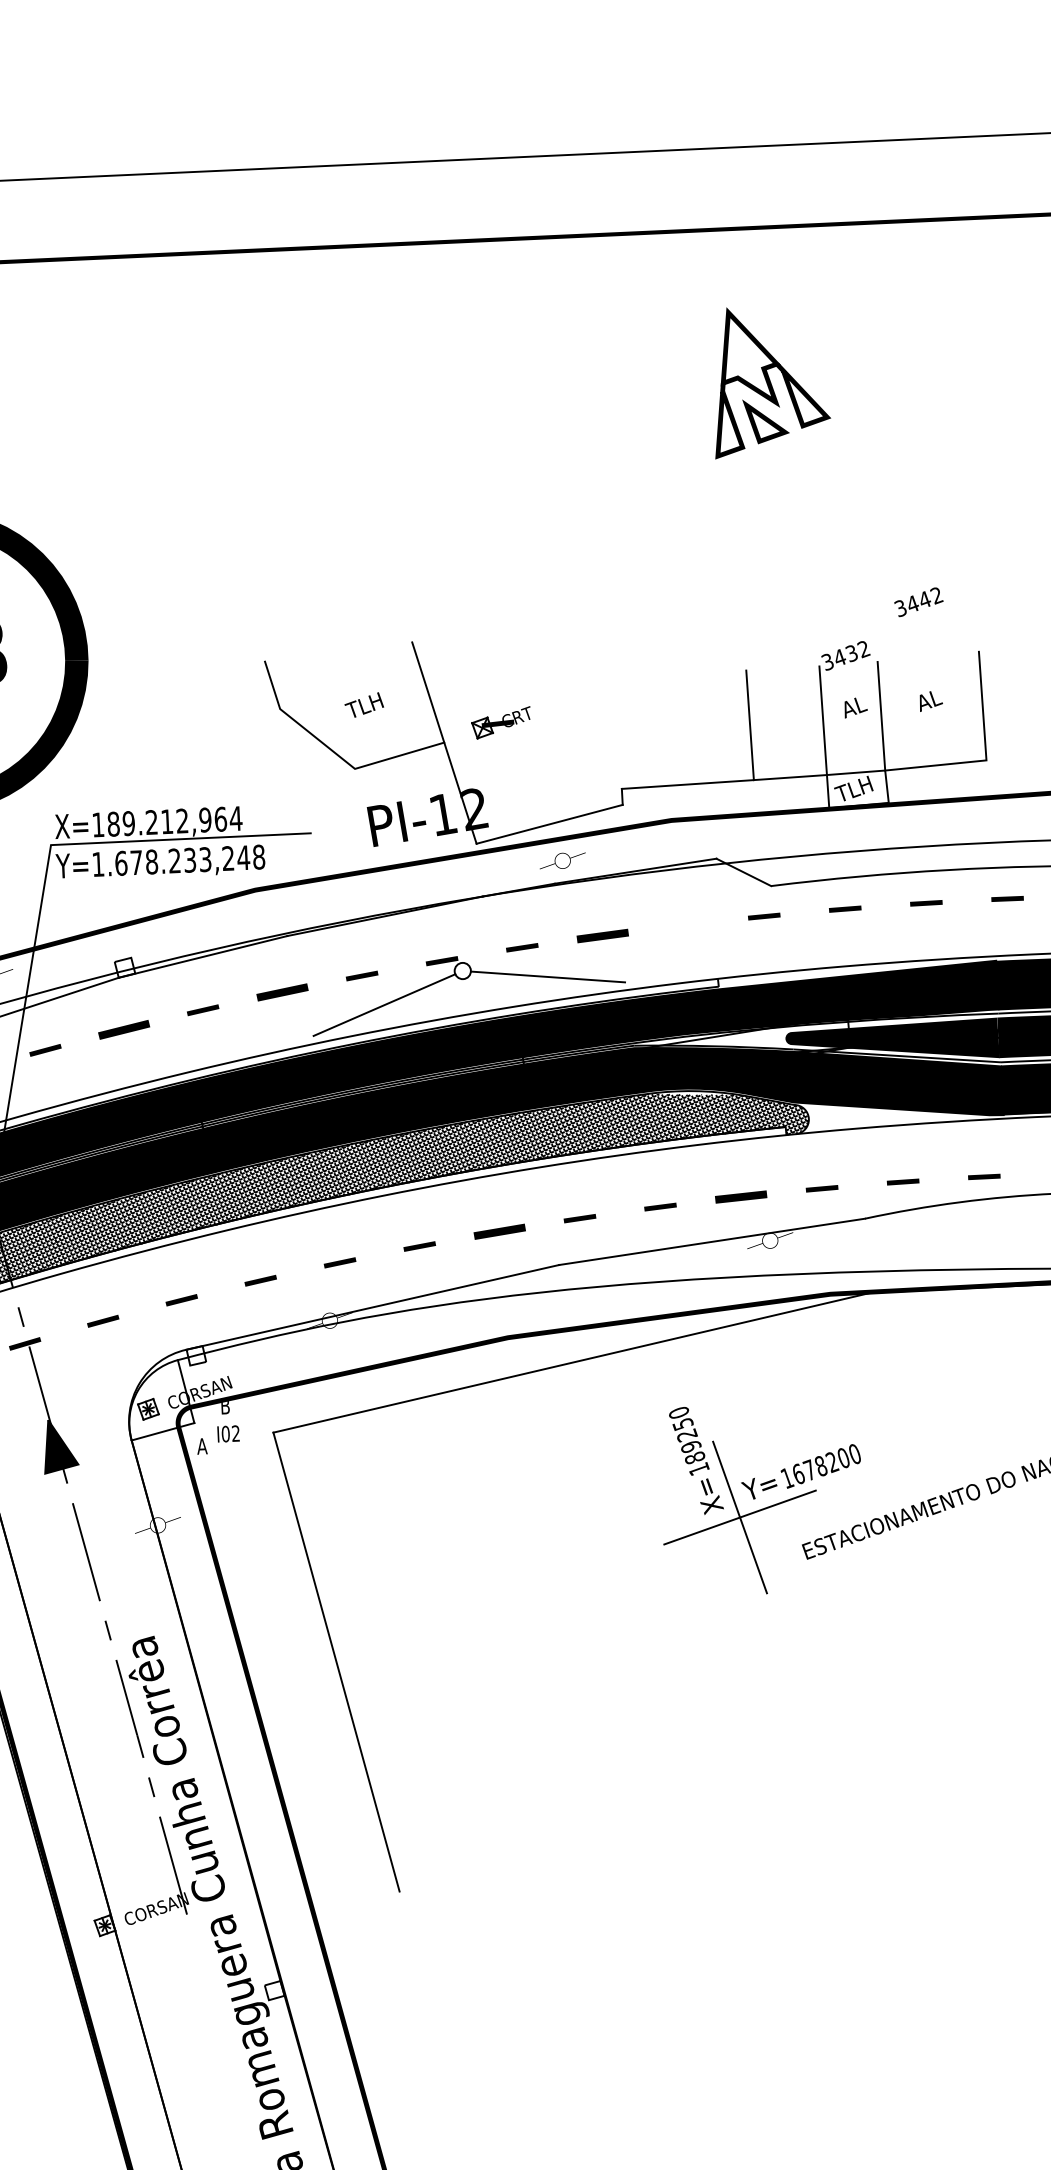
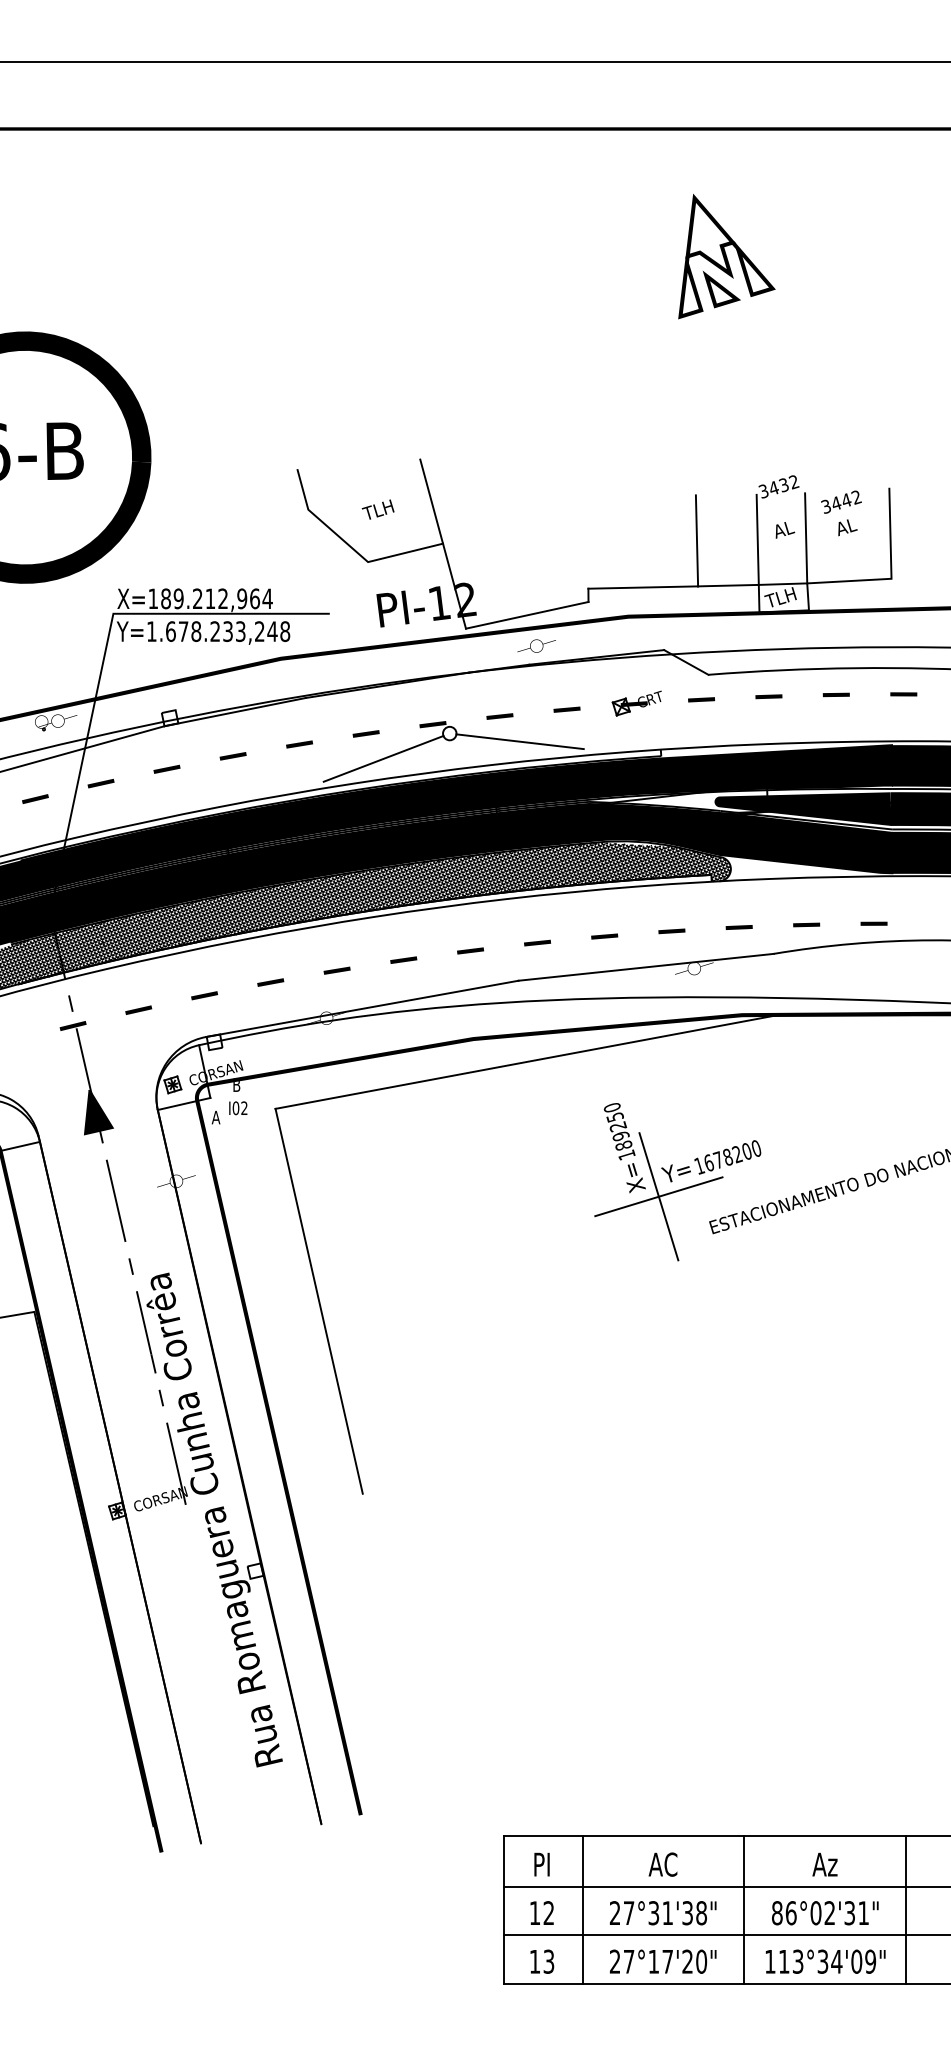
text: (918, 601) -> (841, 501), moved
part: (500, 722) -> (636, 703), moved
part: (602, 935) -> (566, 709), size x0.62
part: (282, 992) -> (299, 744), size x0.62
part: (123, 1028) -> (166, 768), size x0.62
part: (740, 1197) -> (671, 931), size x0.62
part: (499, 1231) -> (470, 950), size x0.62

